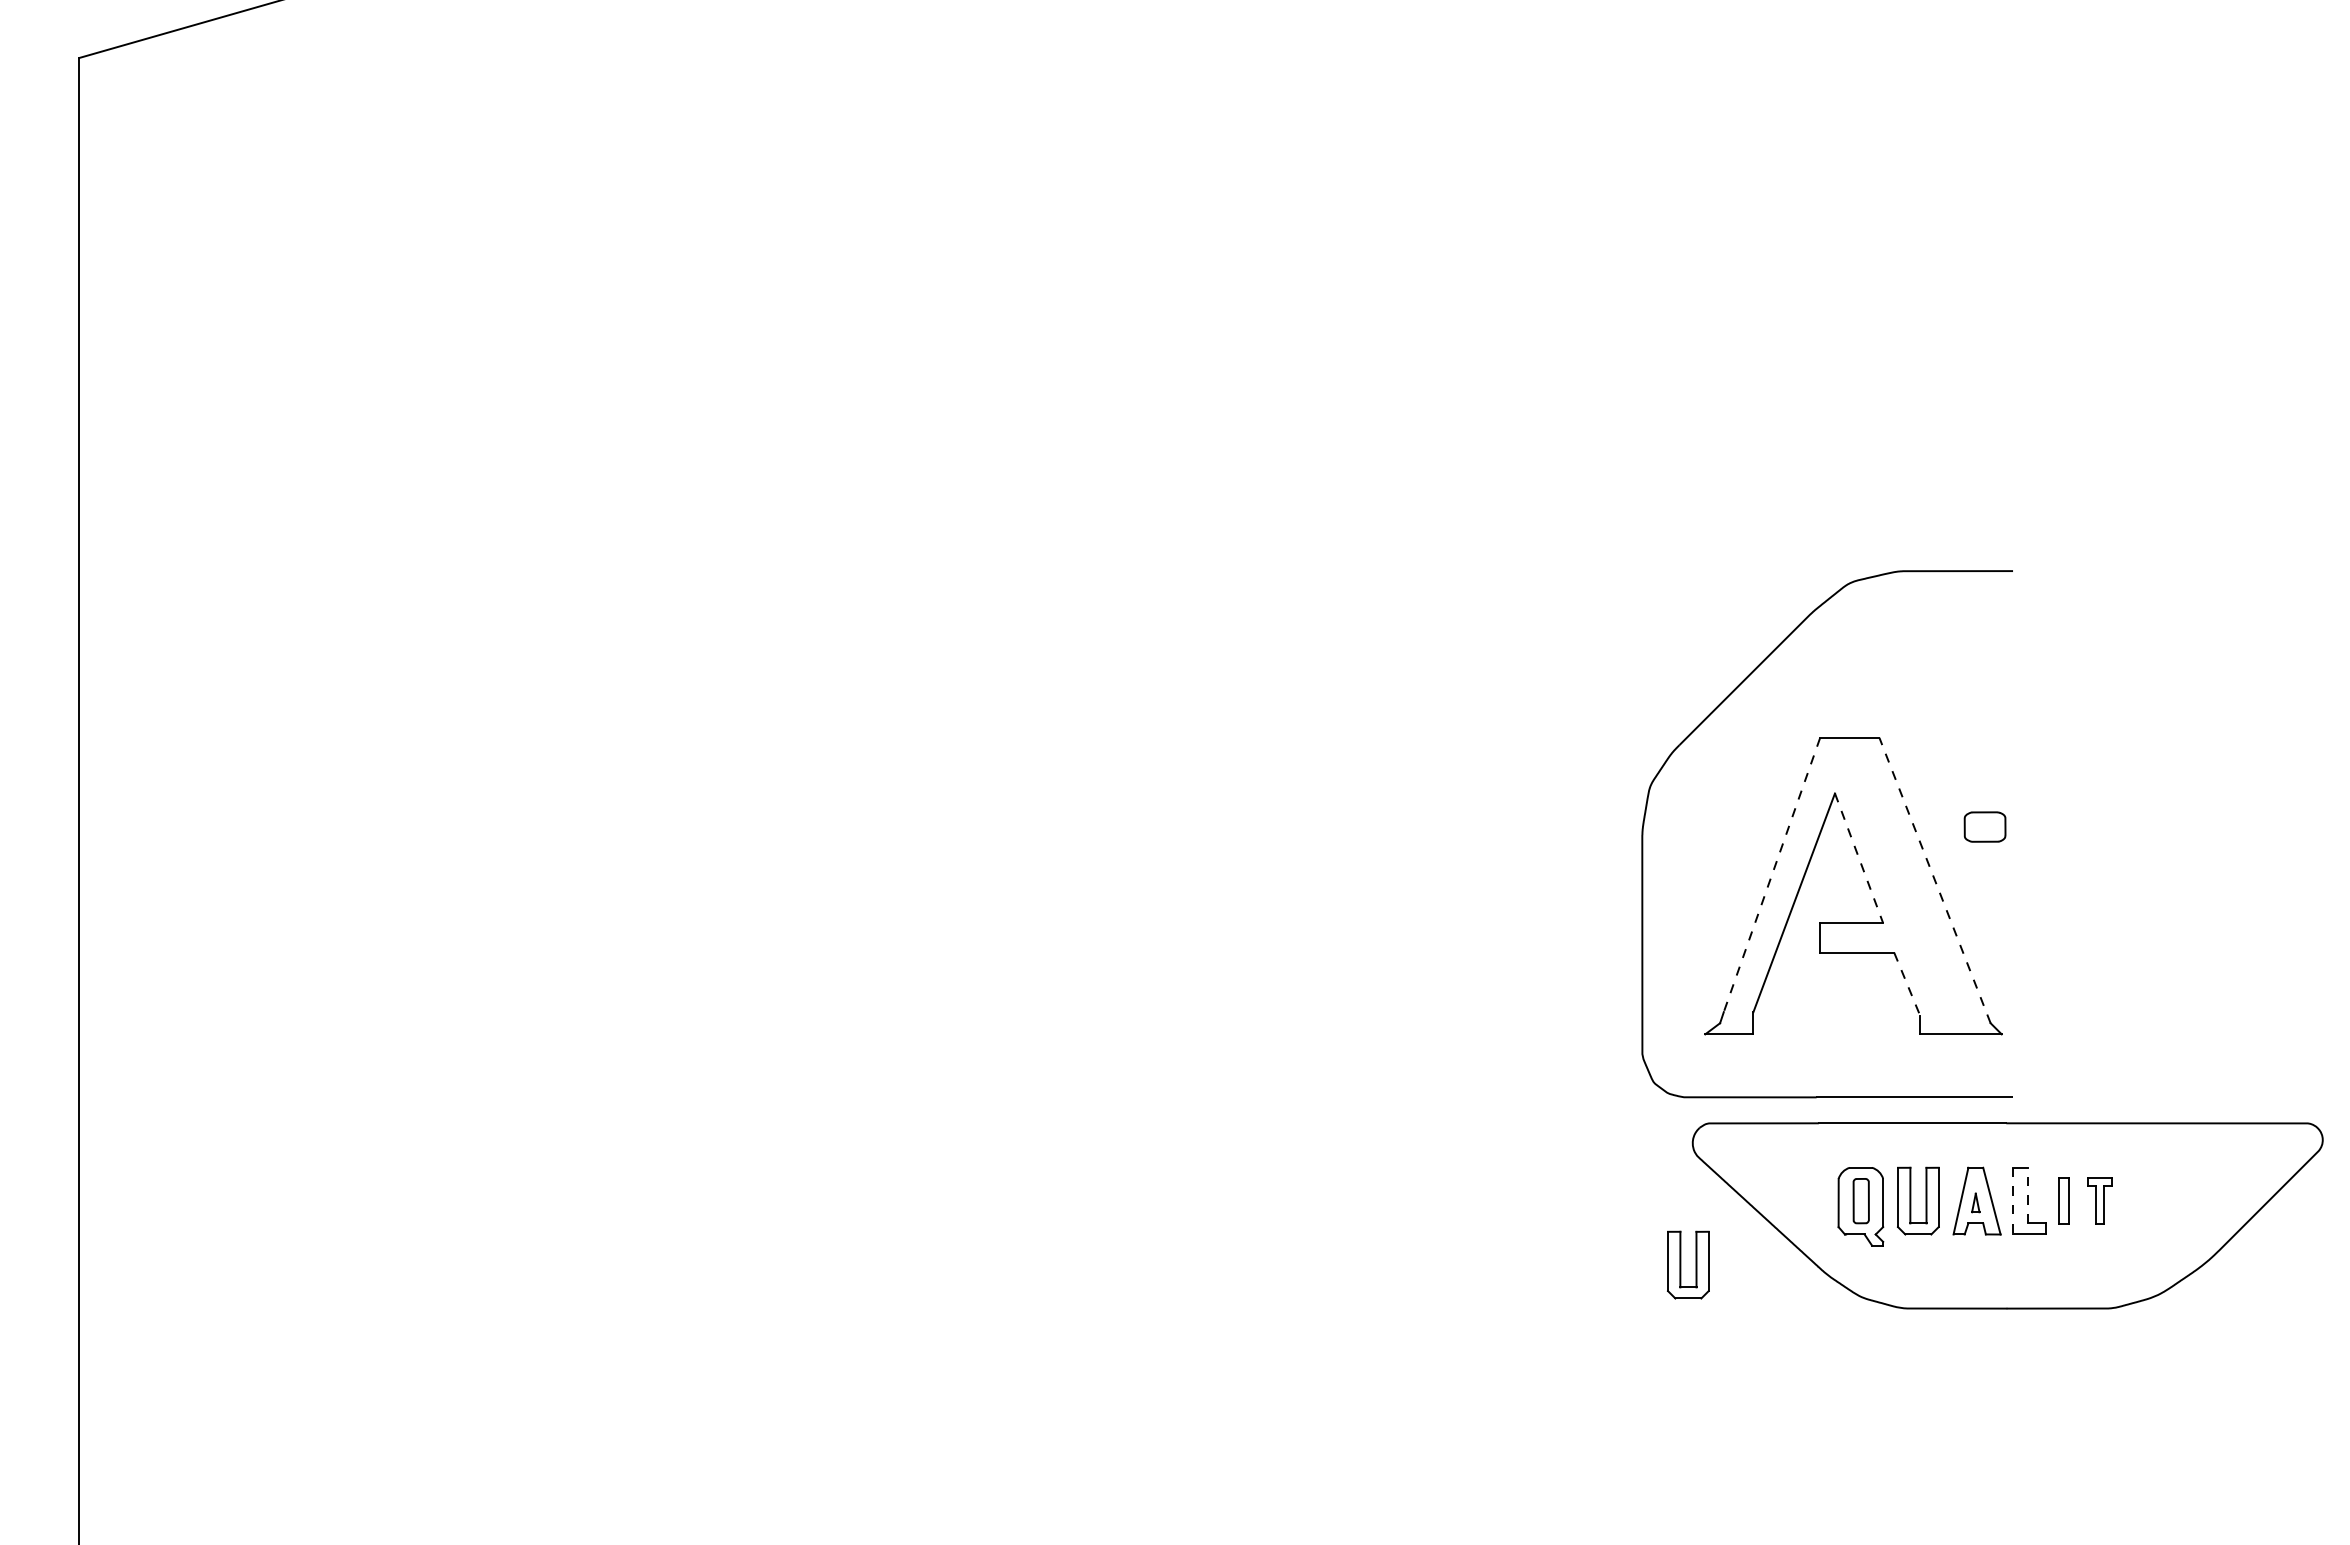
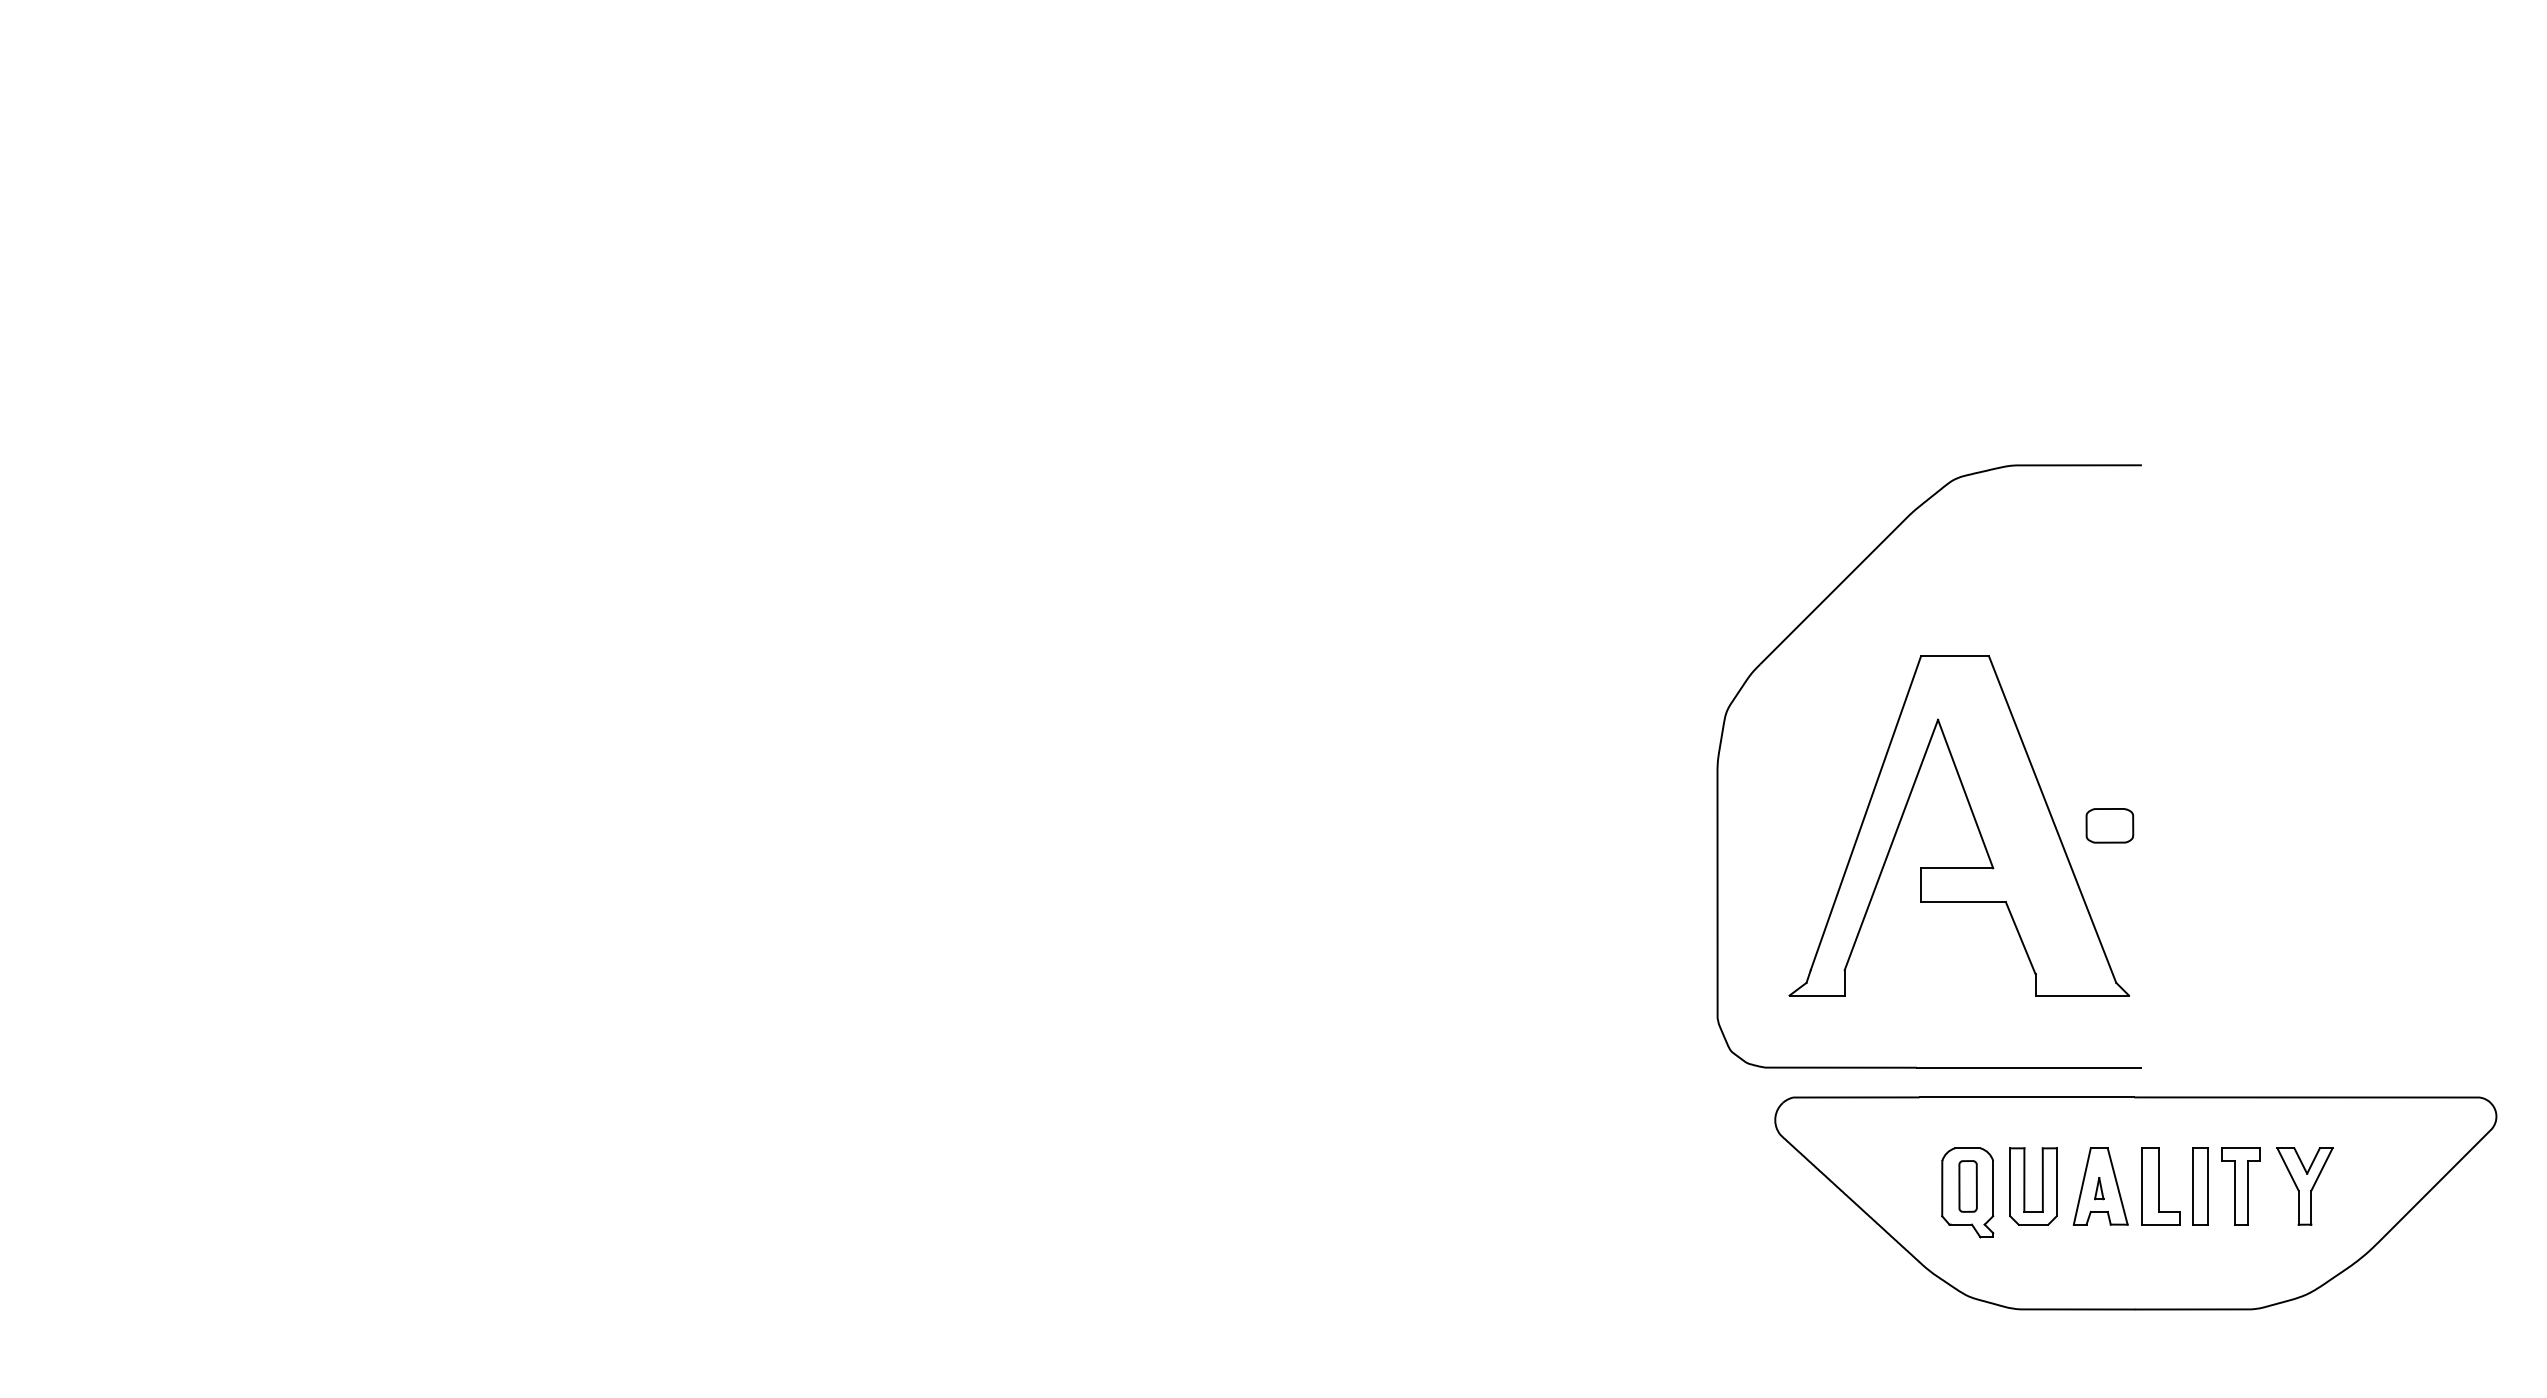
part: (1984, 826) -> (2109, 825), moved
line: (1859, 858) -> (1966, 794), dashed -> solid
line: (1771, 875) -> (1865, 813), dashed -> solid
line: (1934, 880) -> (2051, 819), dashed -> solid
line: (1907, 984) -> (2021, 938), dashed -> solid
line: (2027, 1195) -> (2158, 1180), dashed -> solid
part: (2063, 1200) -> (2199, 1185), size x1.43
part: (2099, 1200) -> (2240, 1185), size x1.43
part: (2155, 1200) -> (2304, 1185), added
line: (2012, 1201) -> (2141, 1186), dashed -> solid
part: (1681, 1264) -> (1762, 1259), removed

